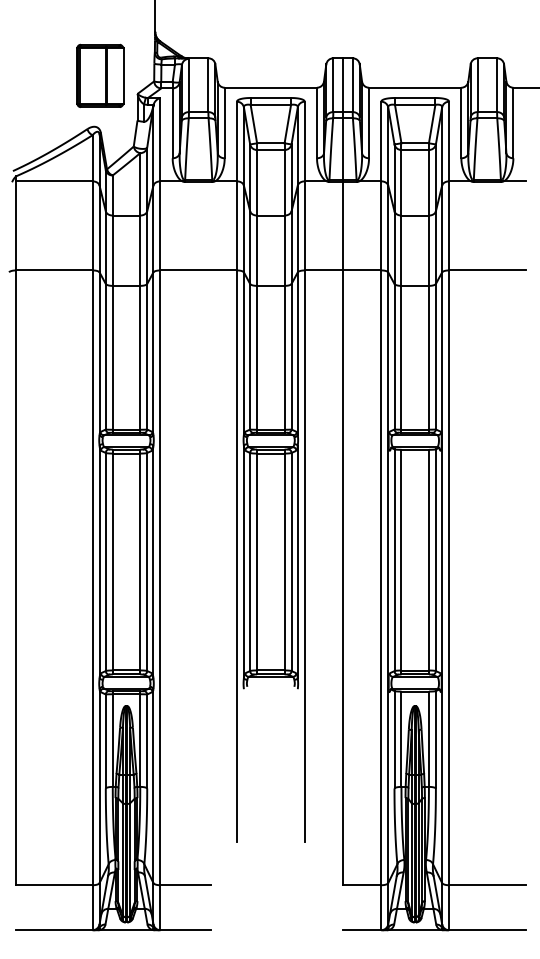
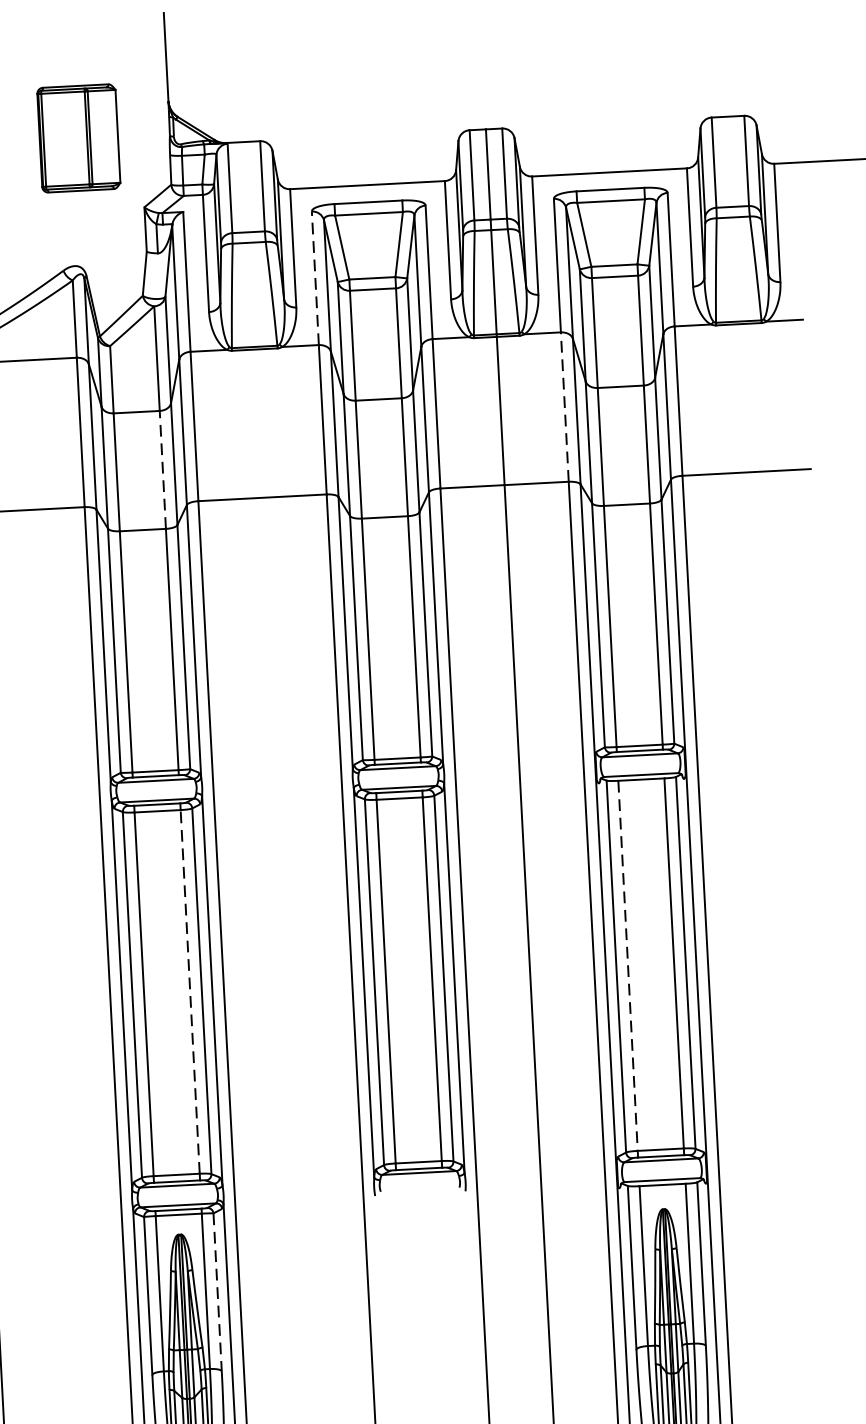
part: (100, 75) -> (78, 137), moved
line: (236, 141) -> (314, 278), solid -> dashed
line: (381, 225) -> (565, 406), solid -> dashed
line: (140, 250) -> (163, 469), solid -> dashed
line: (401, 560) -> (628, 966), solid -> dashed
line: (140, 561) -> (190, 991), solid -> dashed
line: (147, 741) -> (218, 1292), solid -> dashed

